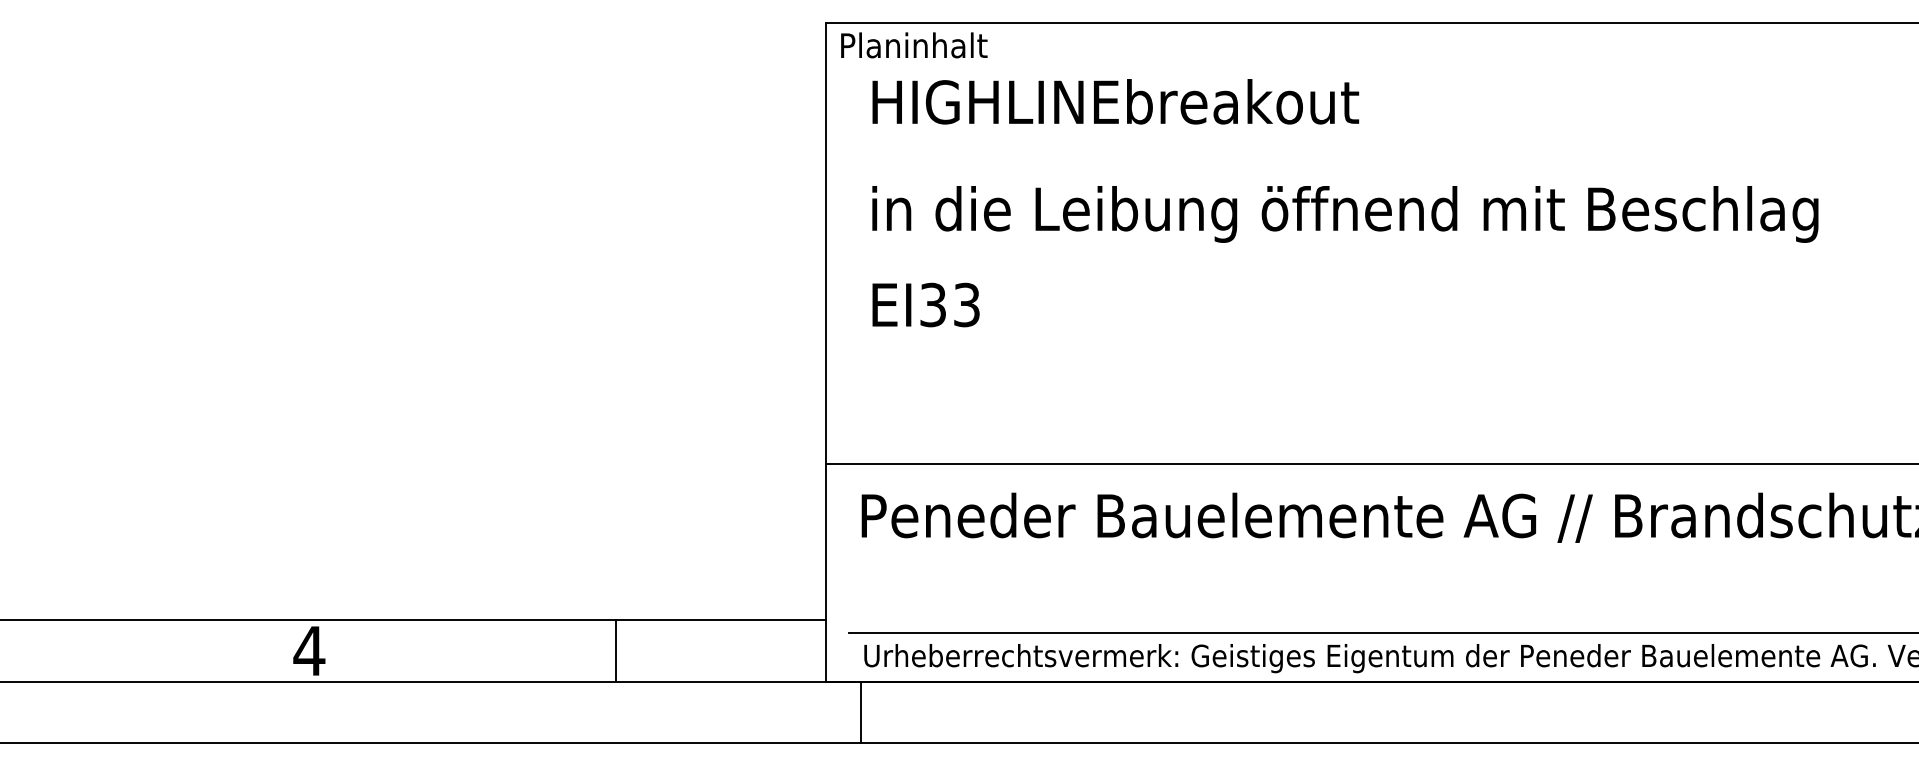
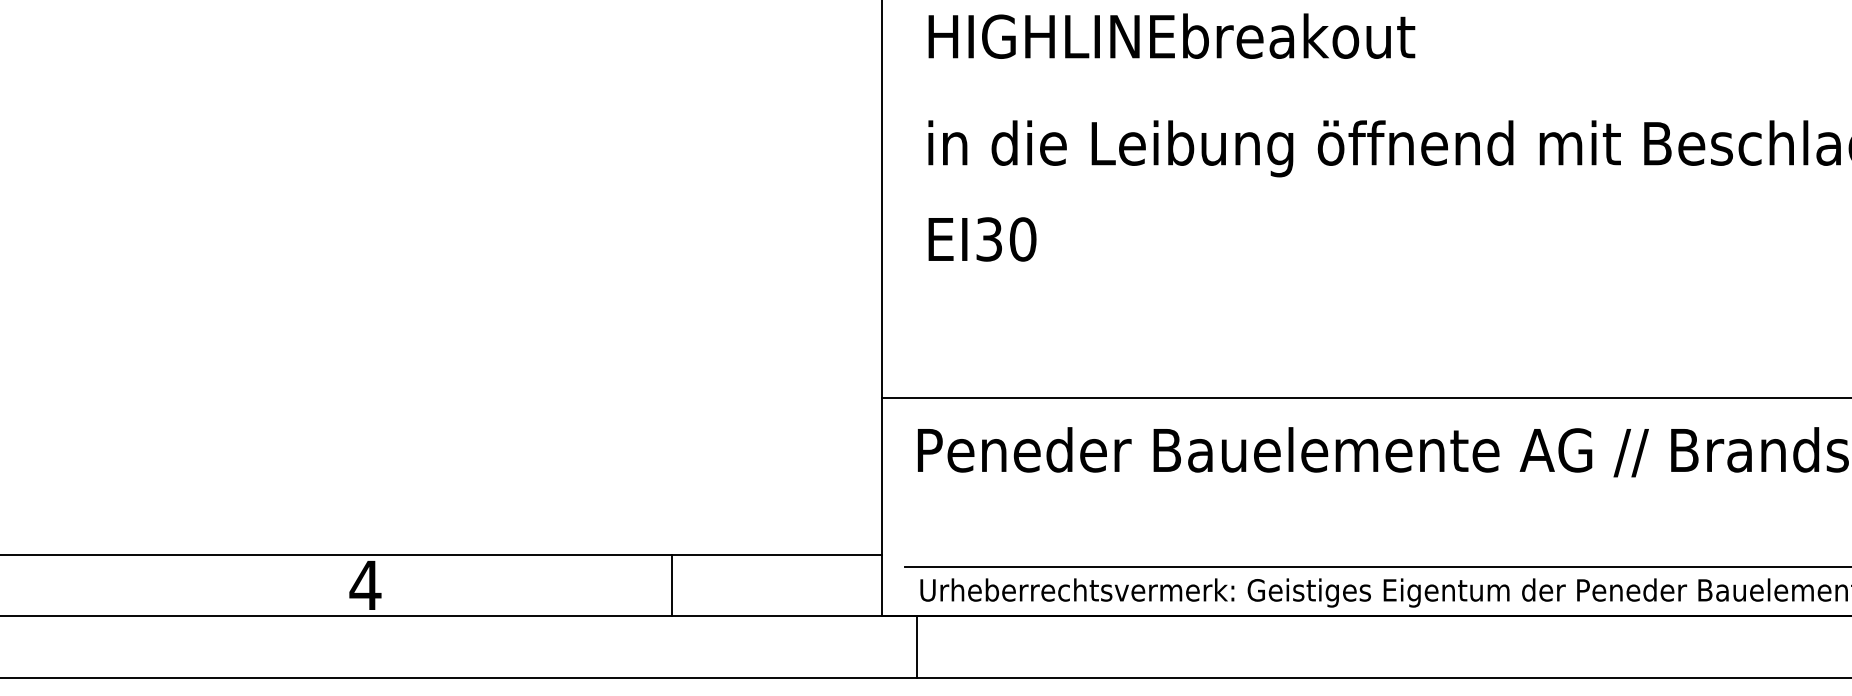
text: (966, 304) -> (1022, 238), EI33 -> EI30

